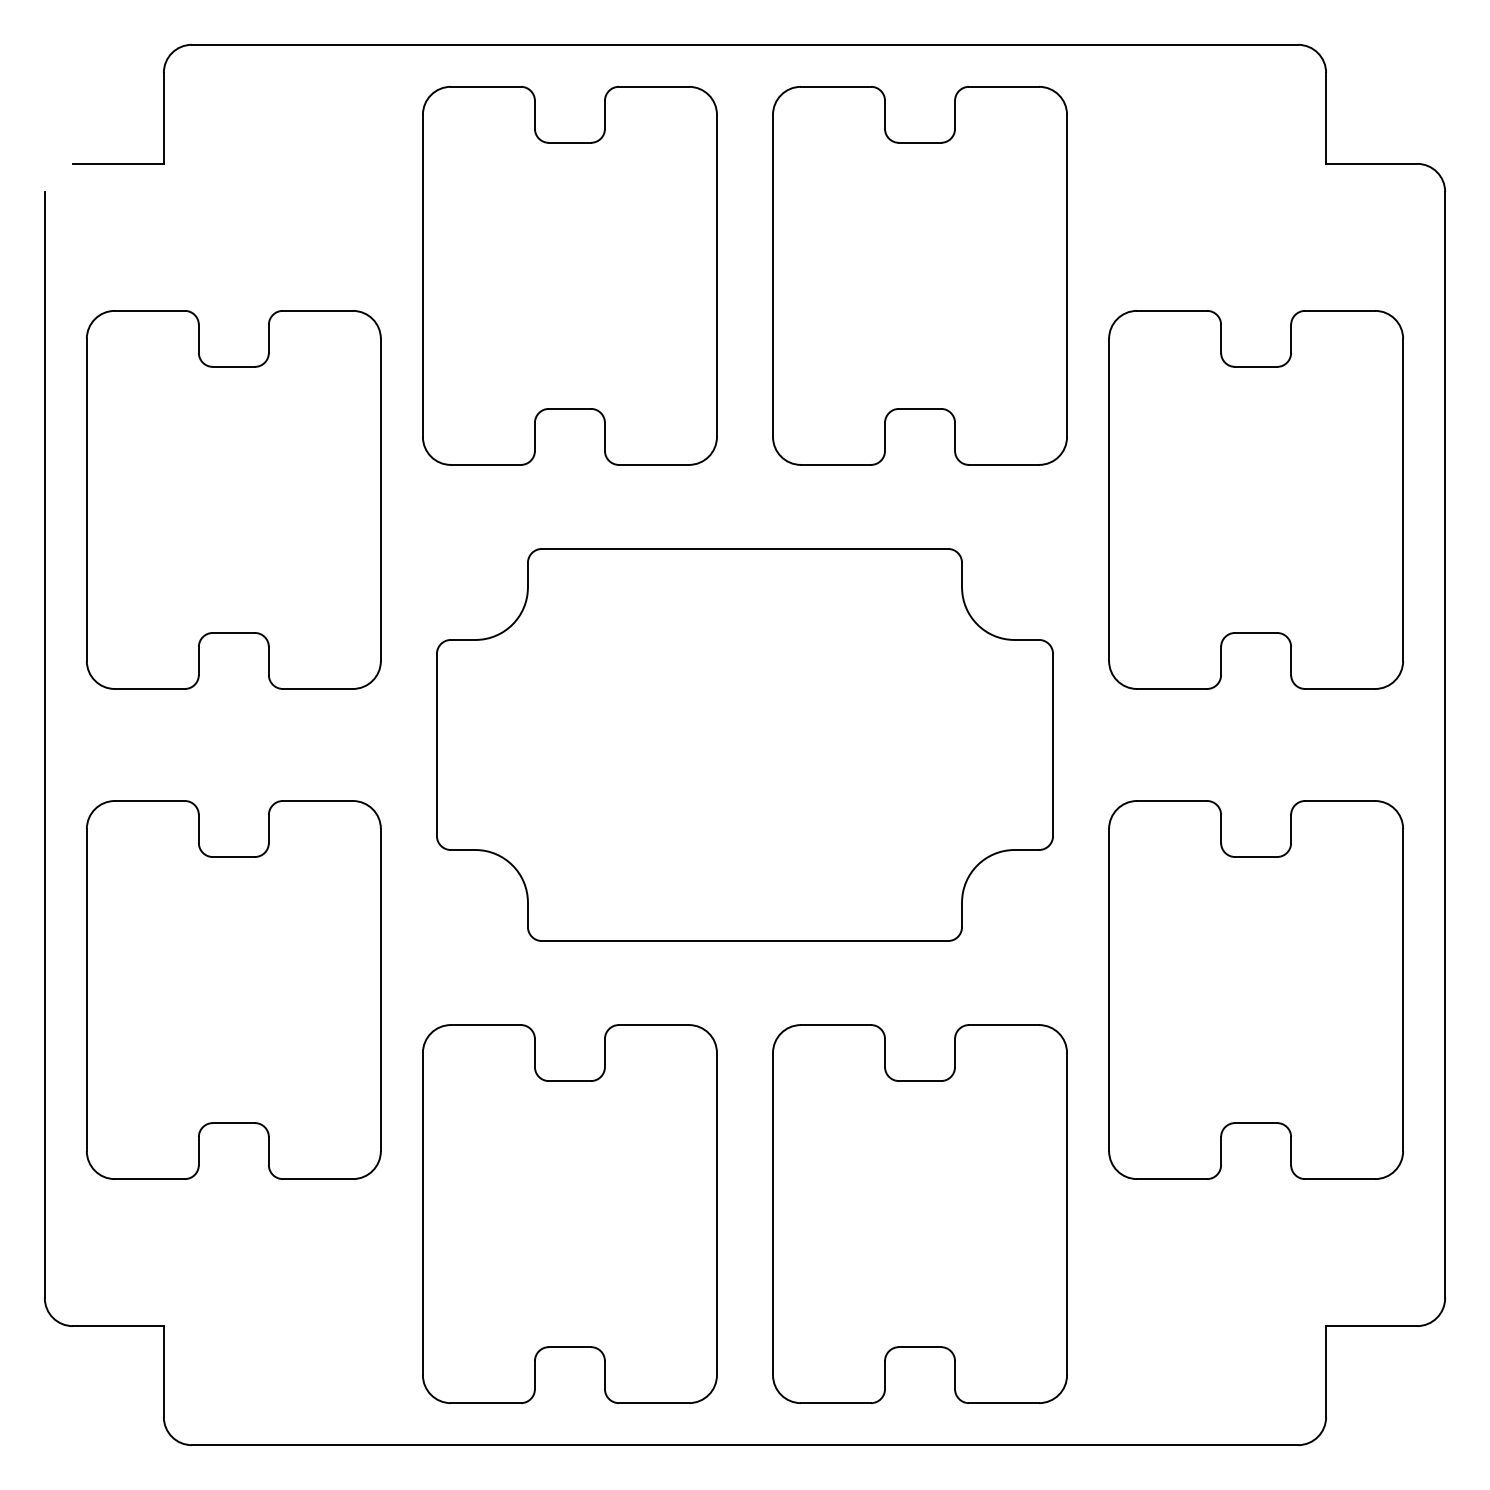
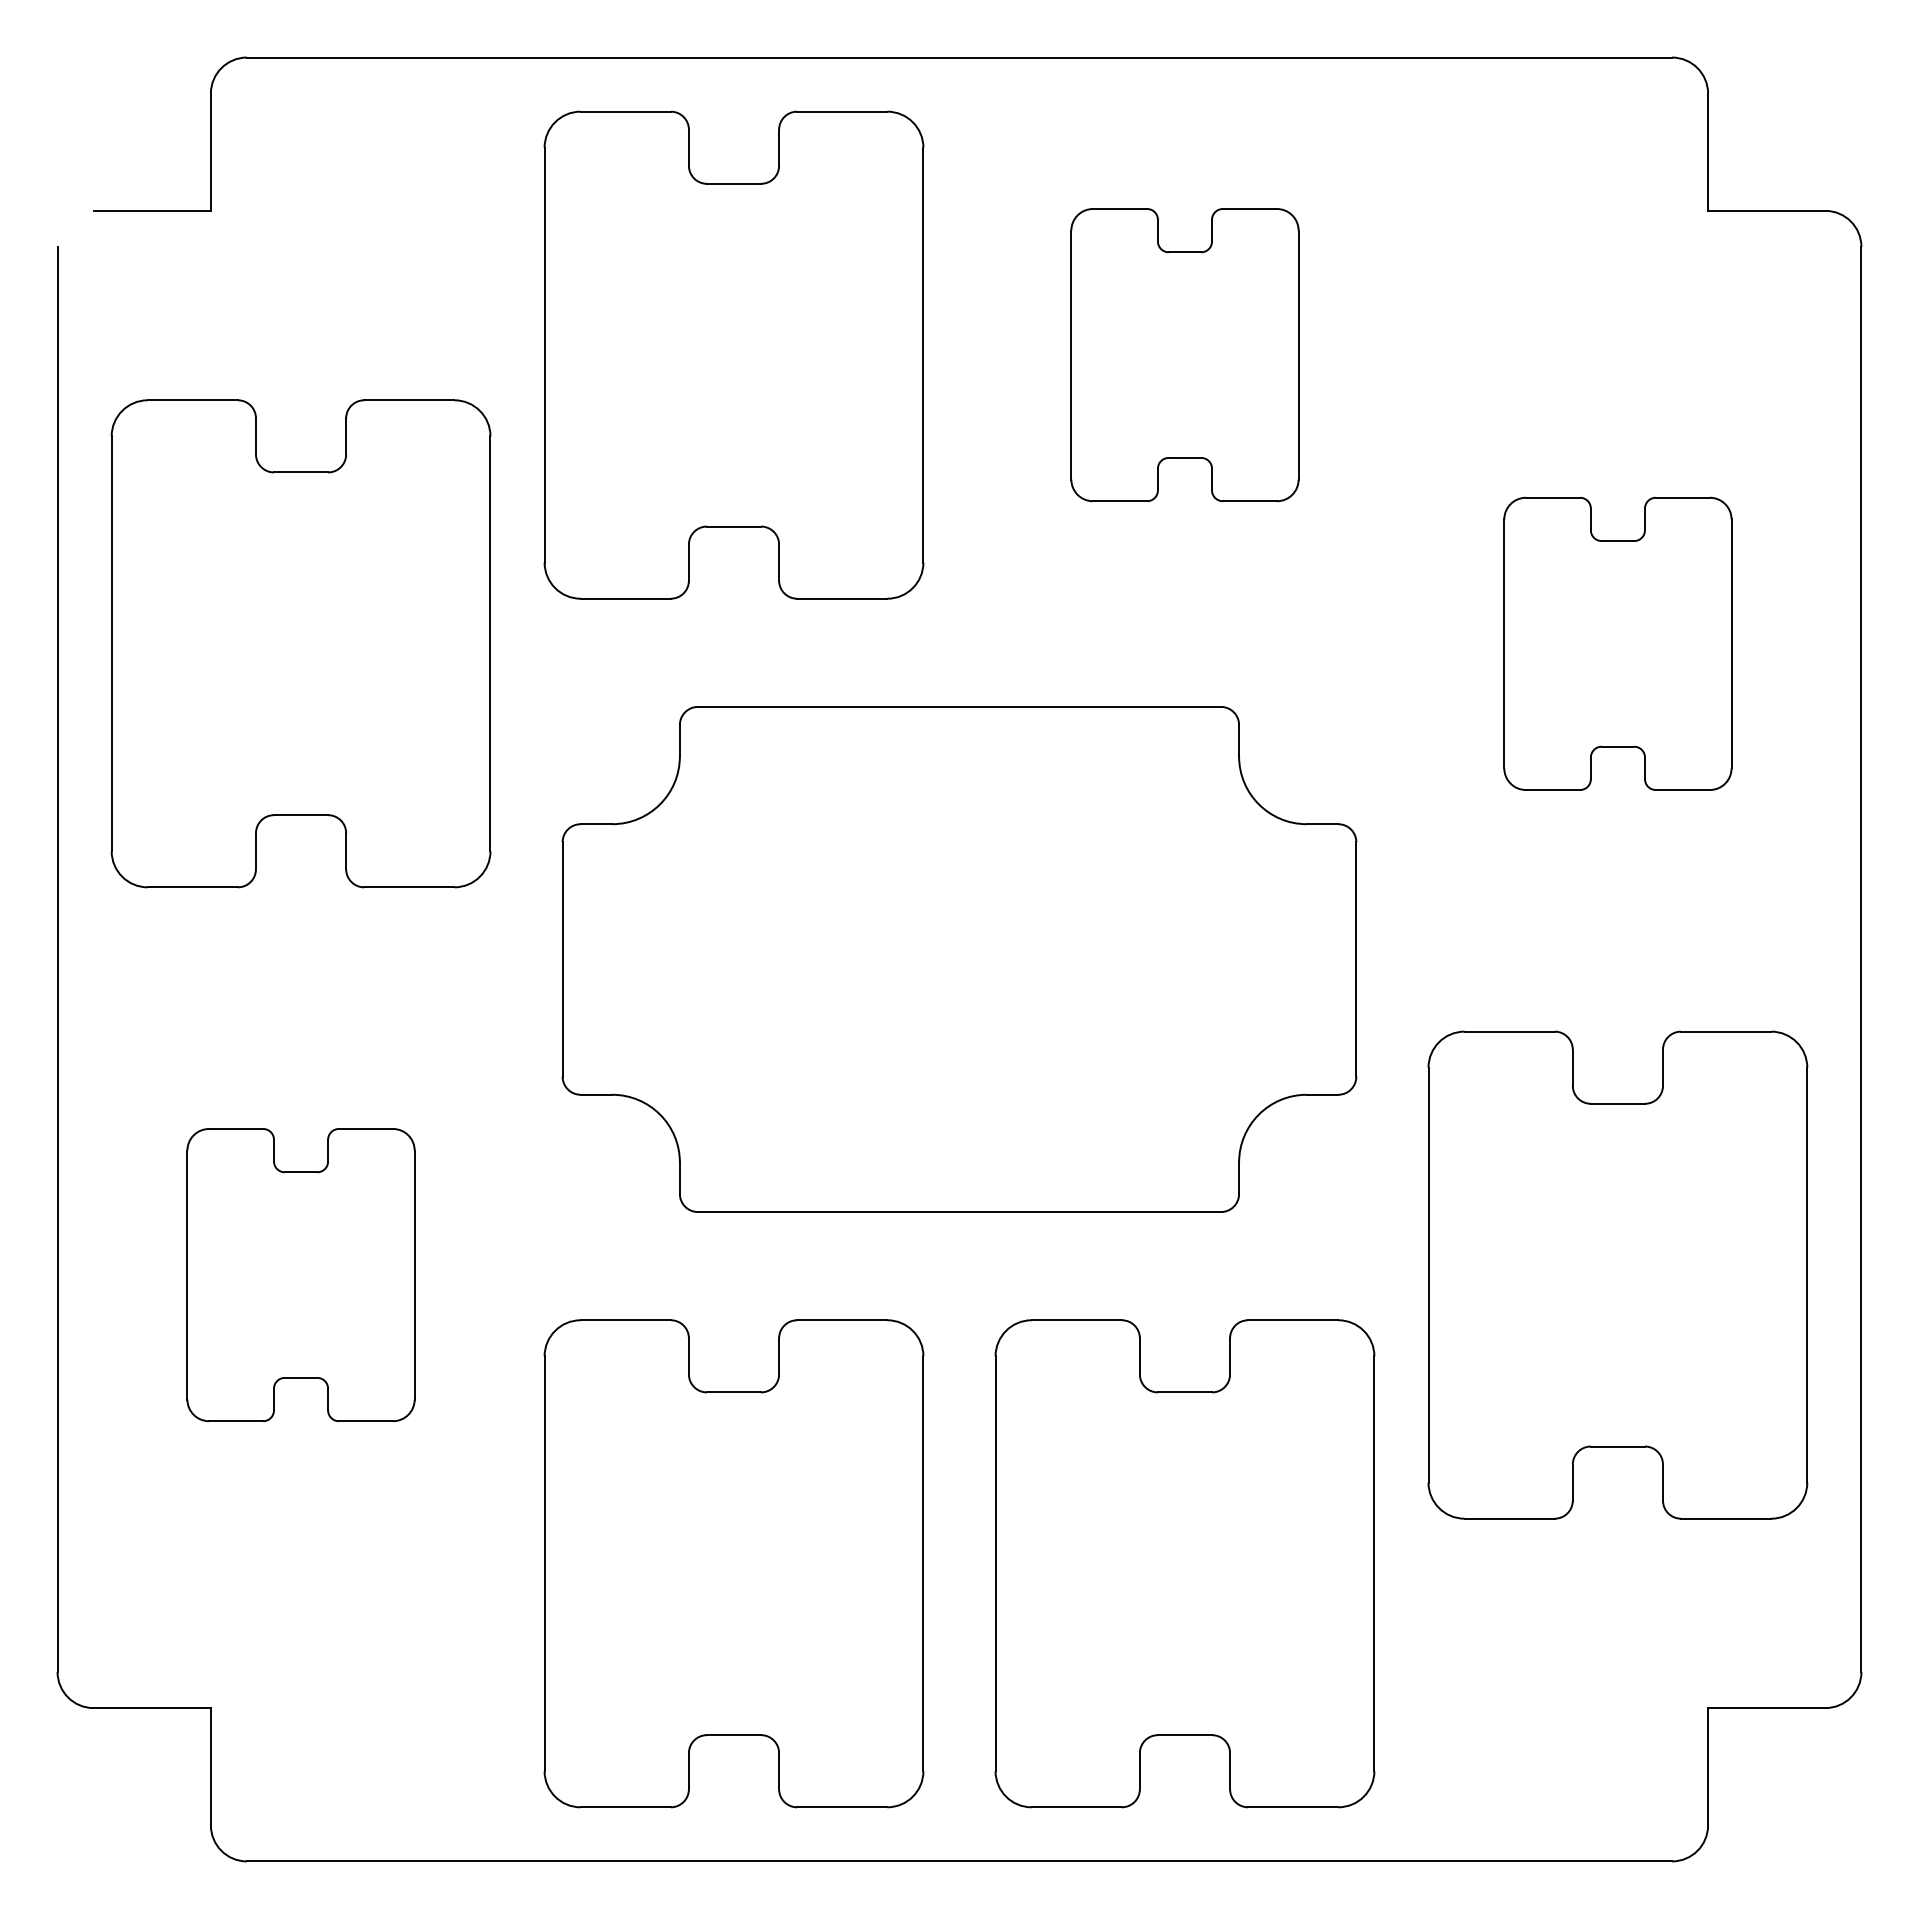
part: (919, 275) -> (1184, 354), size x0.6
part: (1255, 499) -> (1617, 643), size x0.6
part: (233, 989) -> (300, 1274), size x0.6

